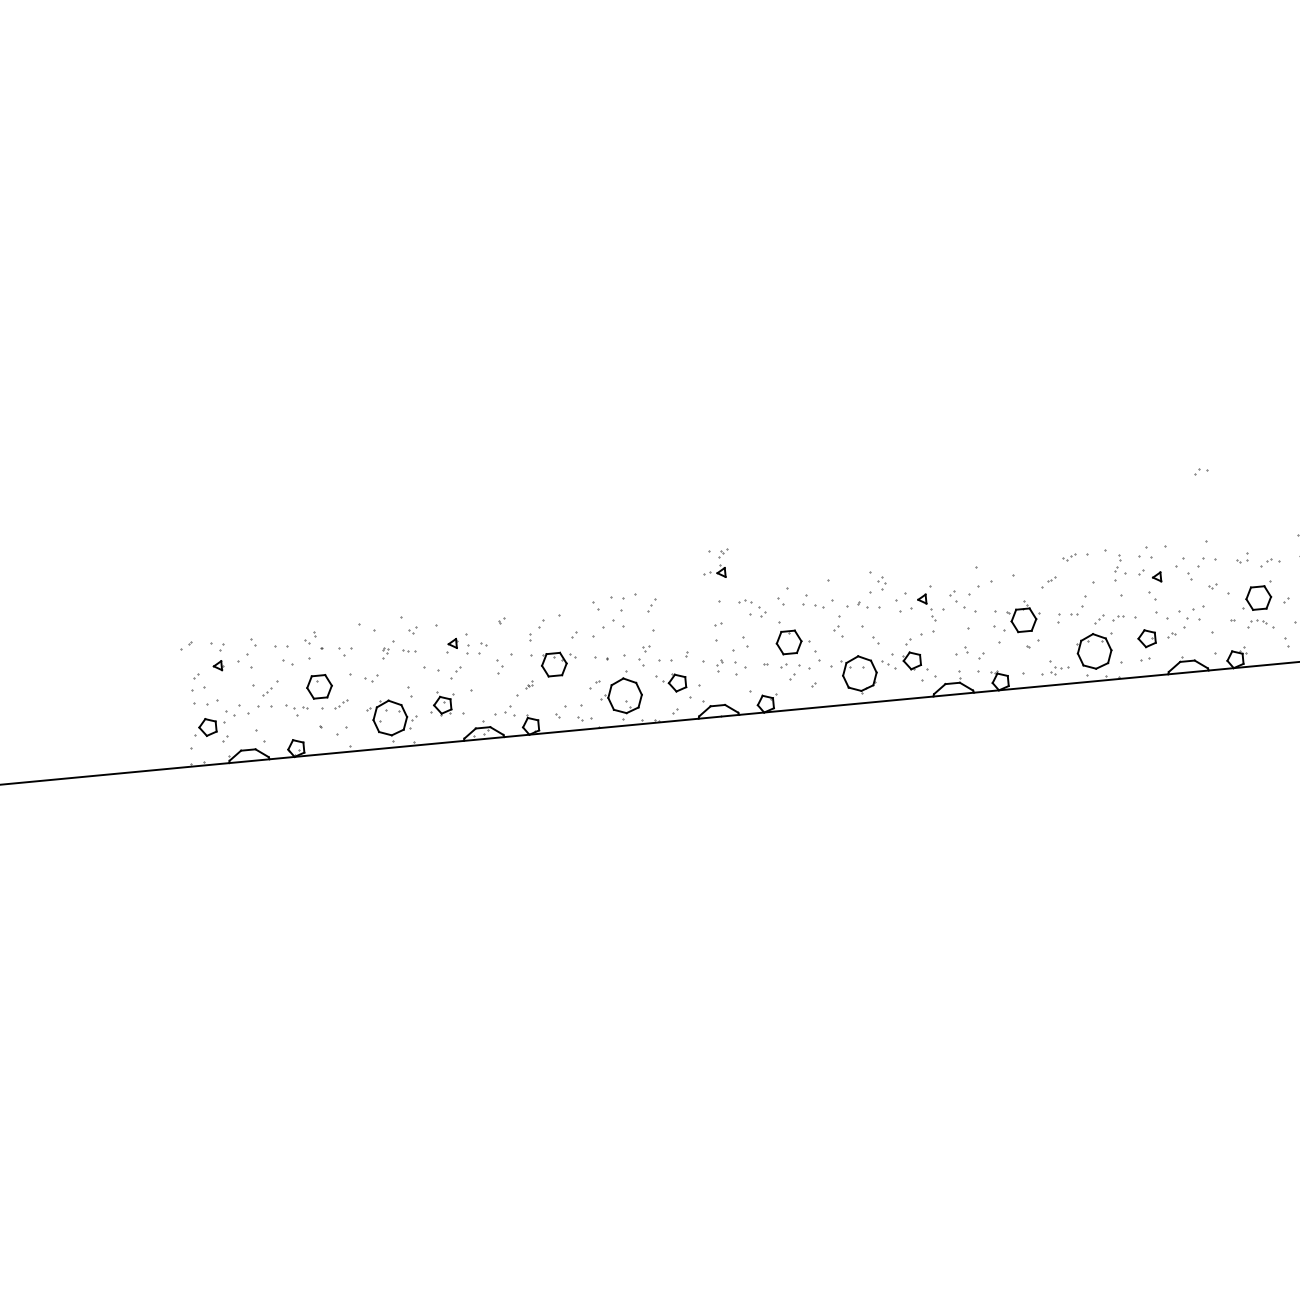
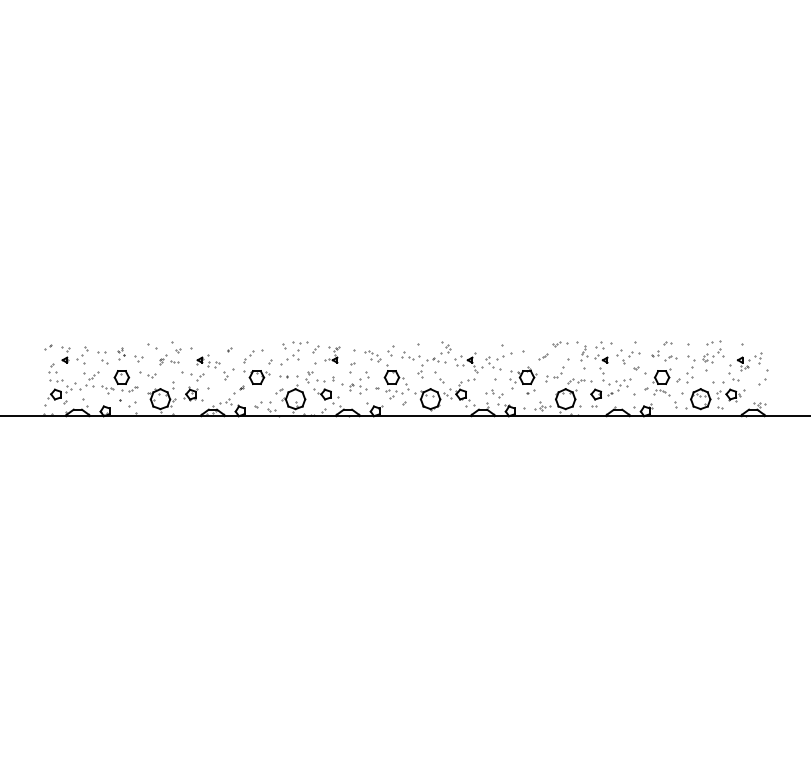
part: (1201, 471) -> (667, 343), moved
part: (715, 563) -> (332, 354), moved
part: (314, 645) -> (121, 353), size x0.71

